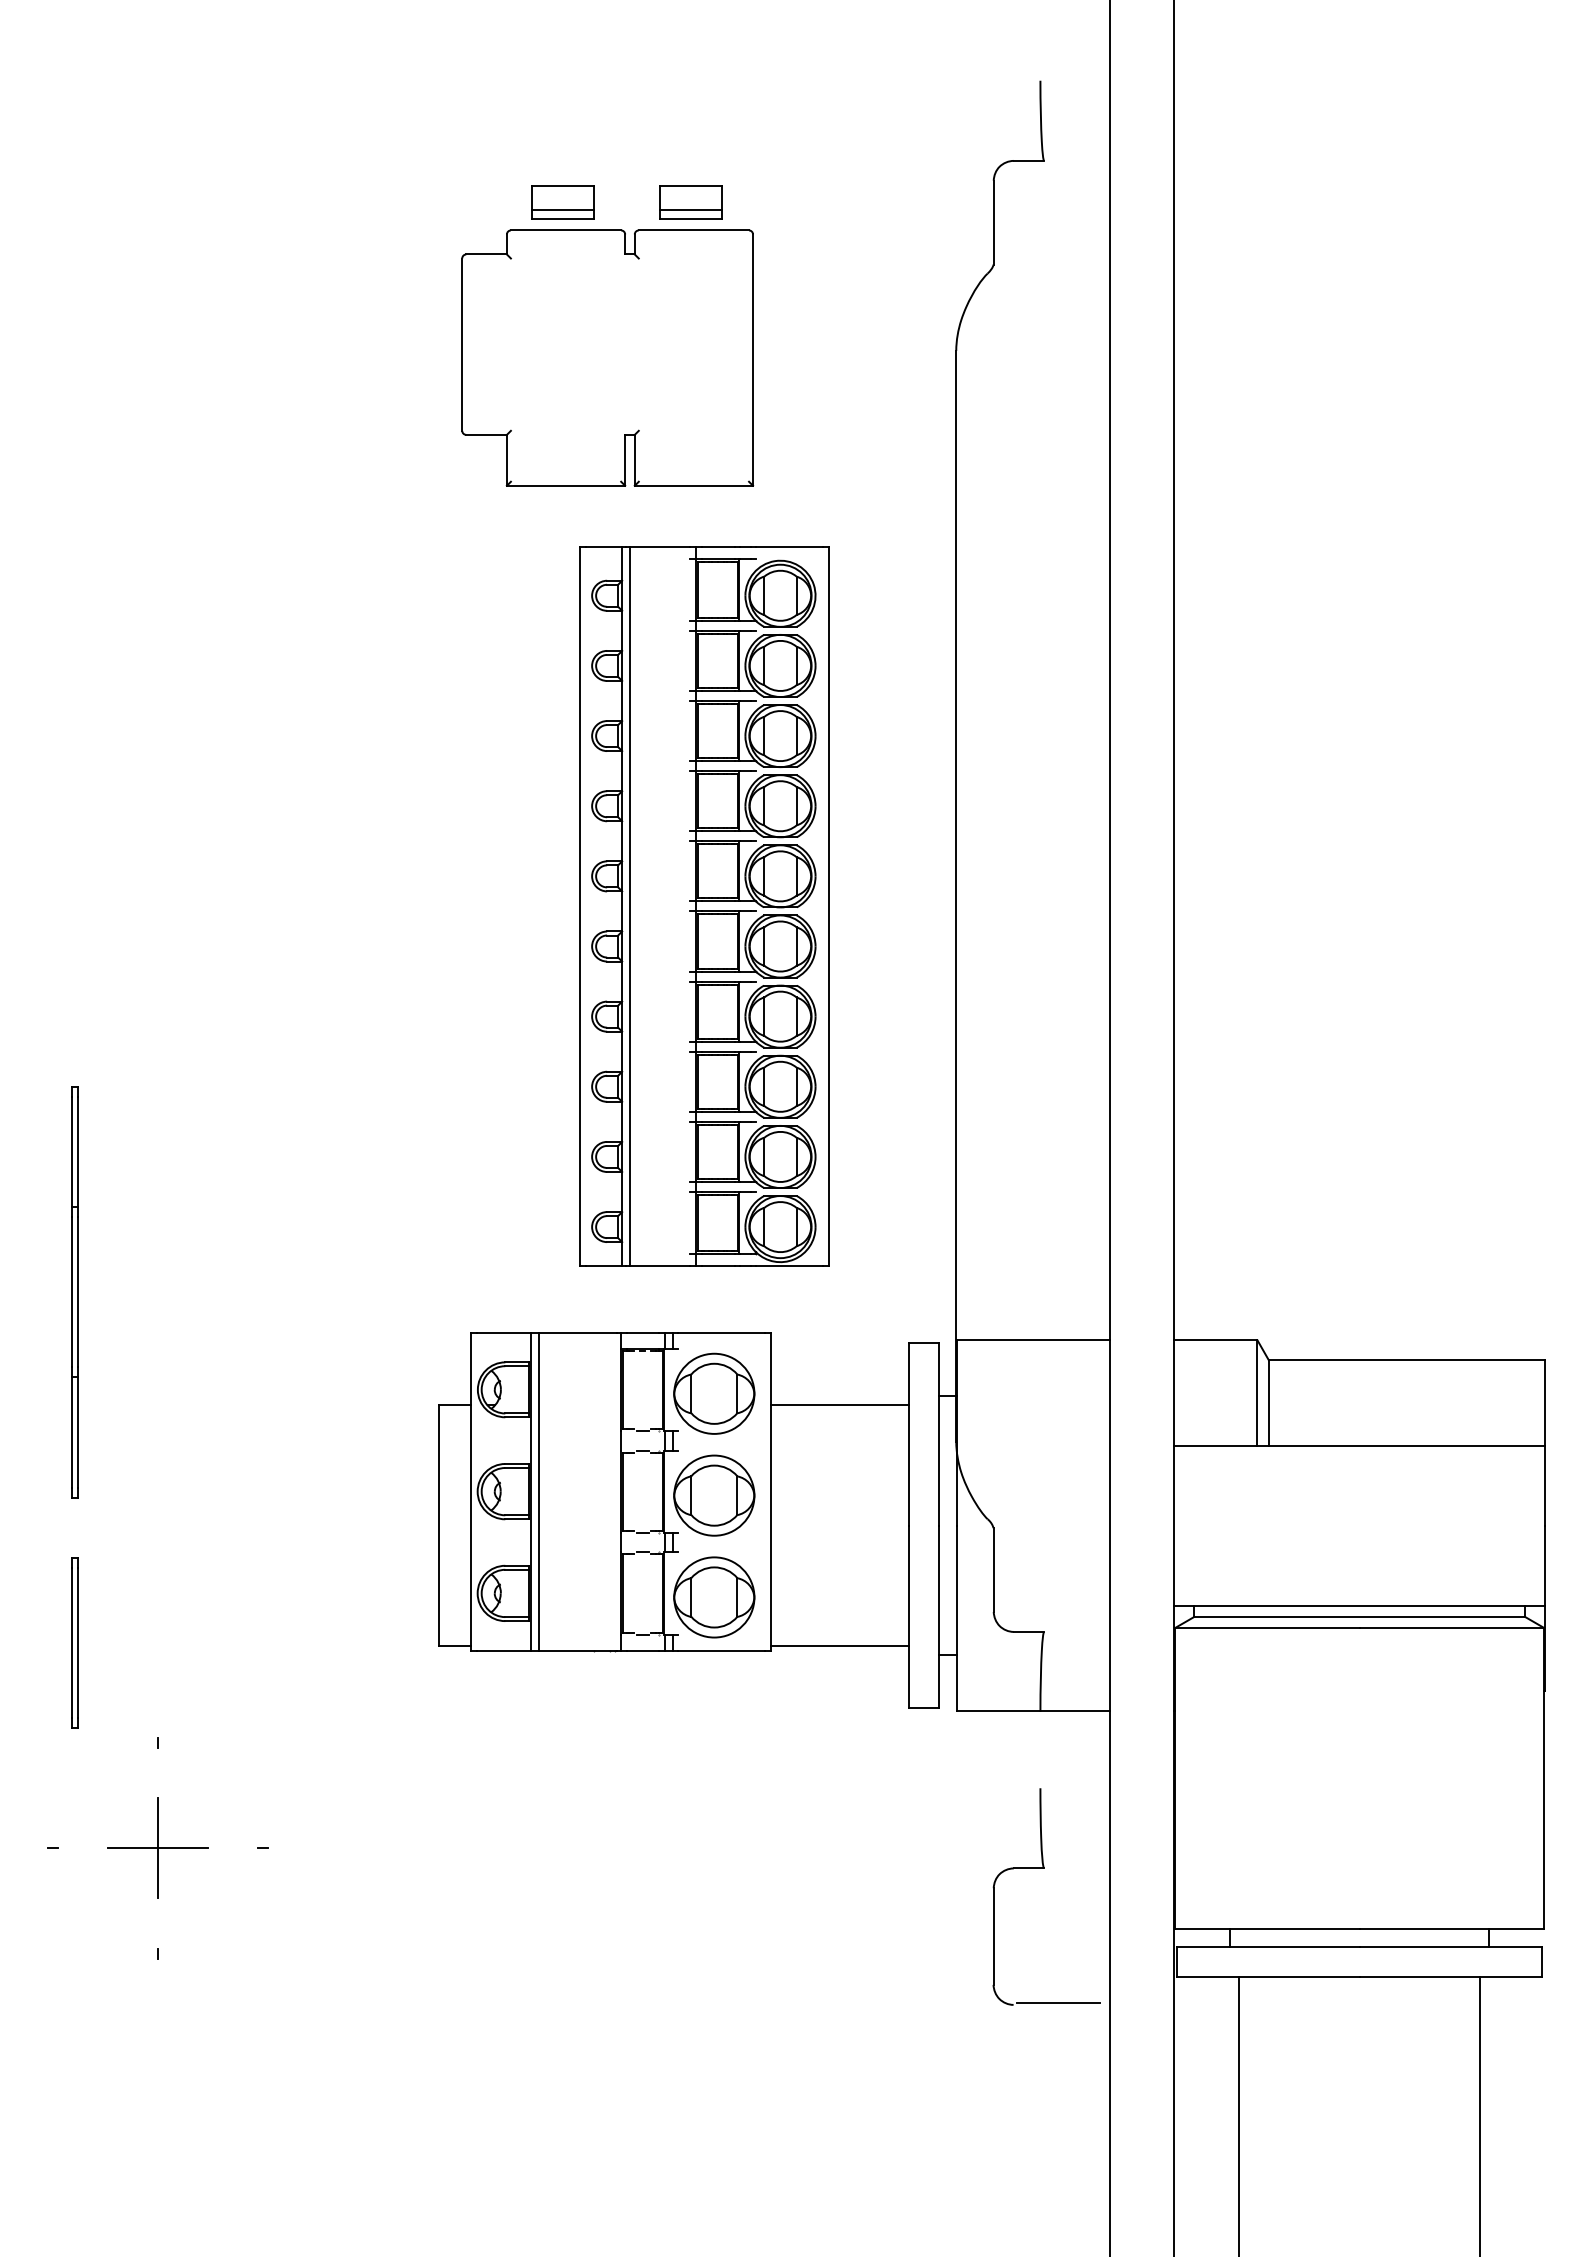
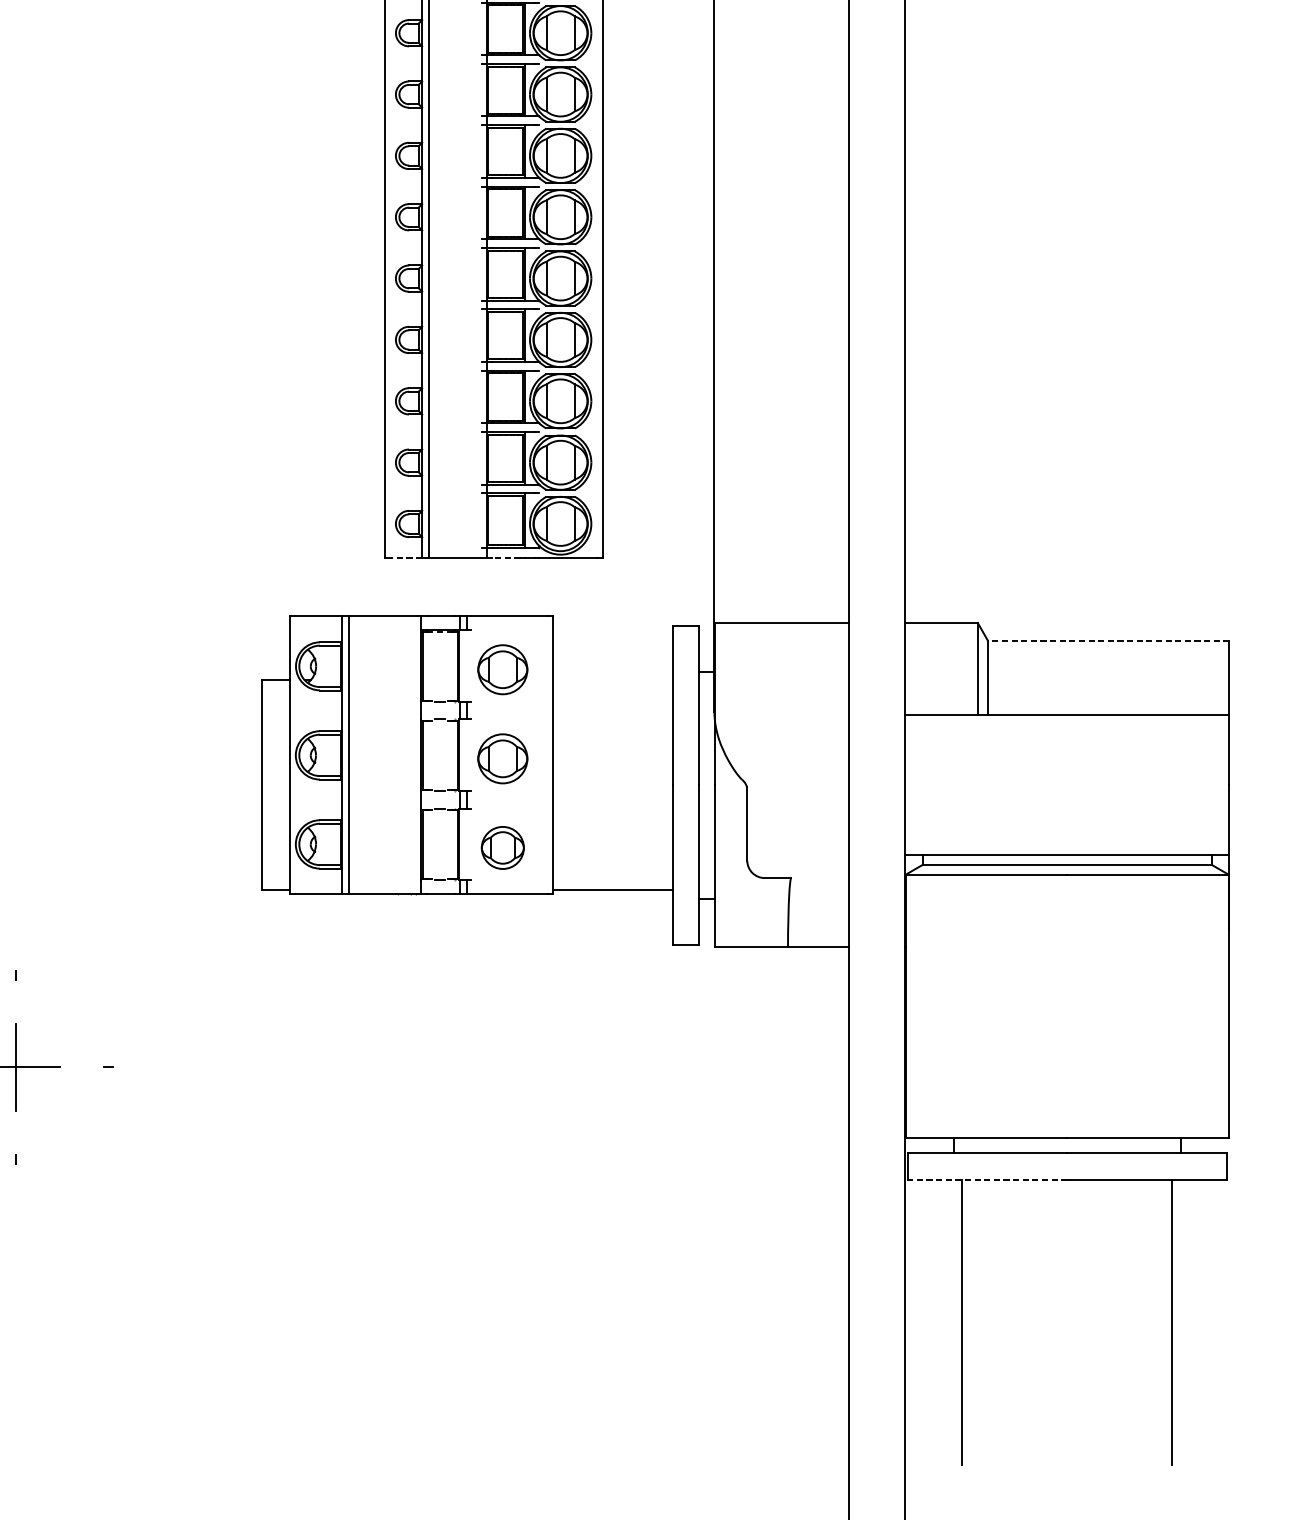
line: (603, 1266) -> (405, 558), solid -> dashed
line: (717, 1266) -> (505, 558), solid -> dashed
line: (1406, 1360) -> (1108, 640), solid -> dashed
part: (714, 1393) -> (502, 669), size x0.7
line: (839, 1405) -> (612, 680), removed
part: (714, 1495) -> (502, 758), size x0.7
part: (714, 1597) -> (502, 847), size x0.6
part: (1044, 1868) -> (791, 1084), removed
line: (1268, 1976) -> (987, 1179), solid -> dashed

